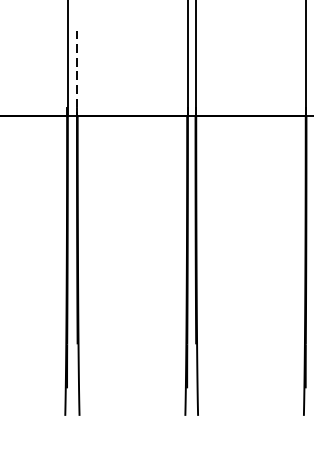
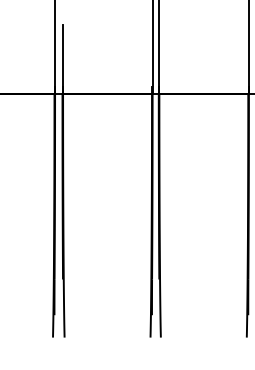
line: (76, 73) -> (62, 59), dashed -> solid

